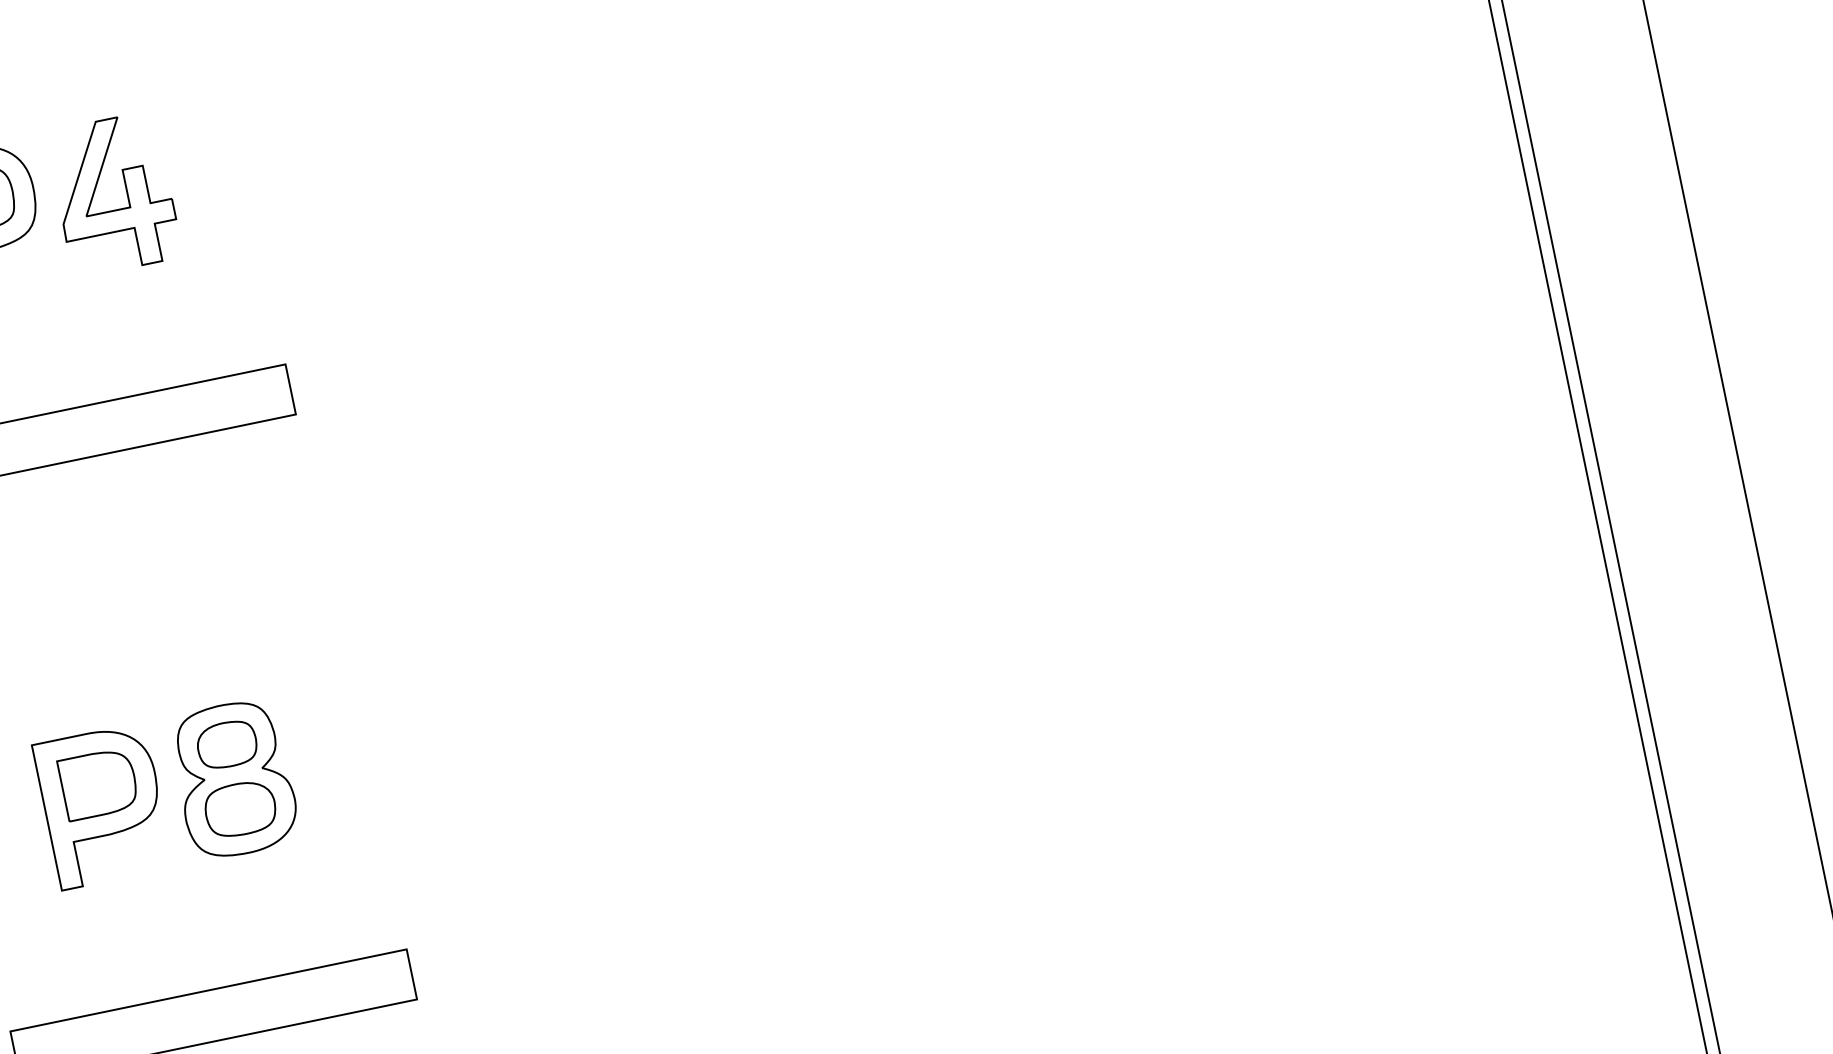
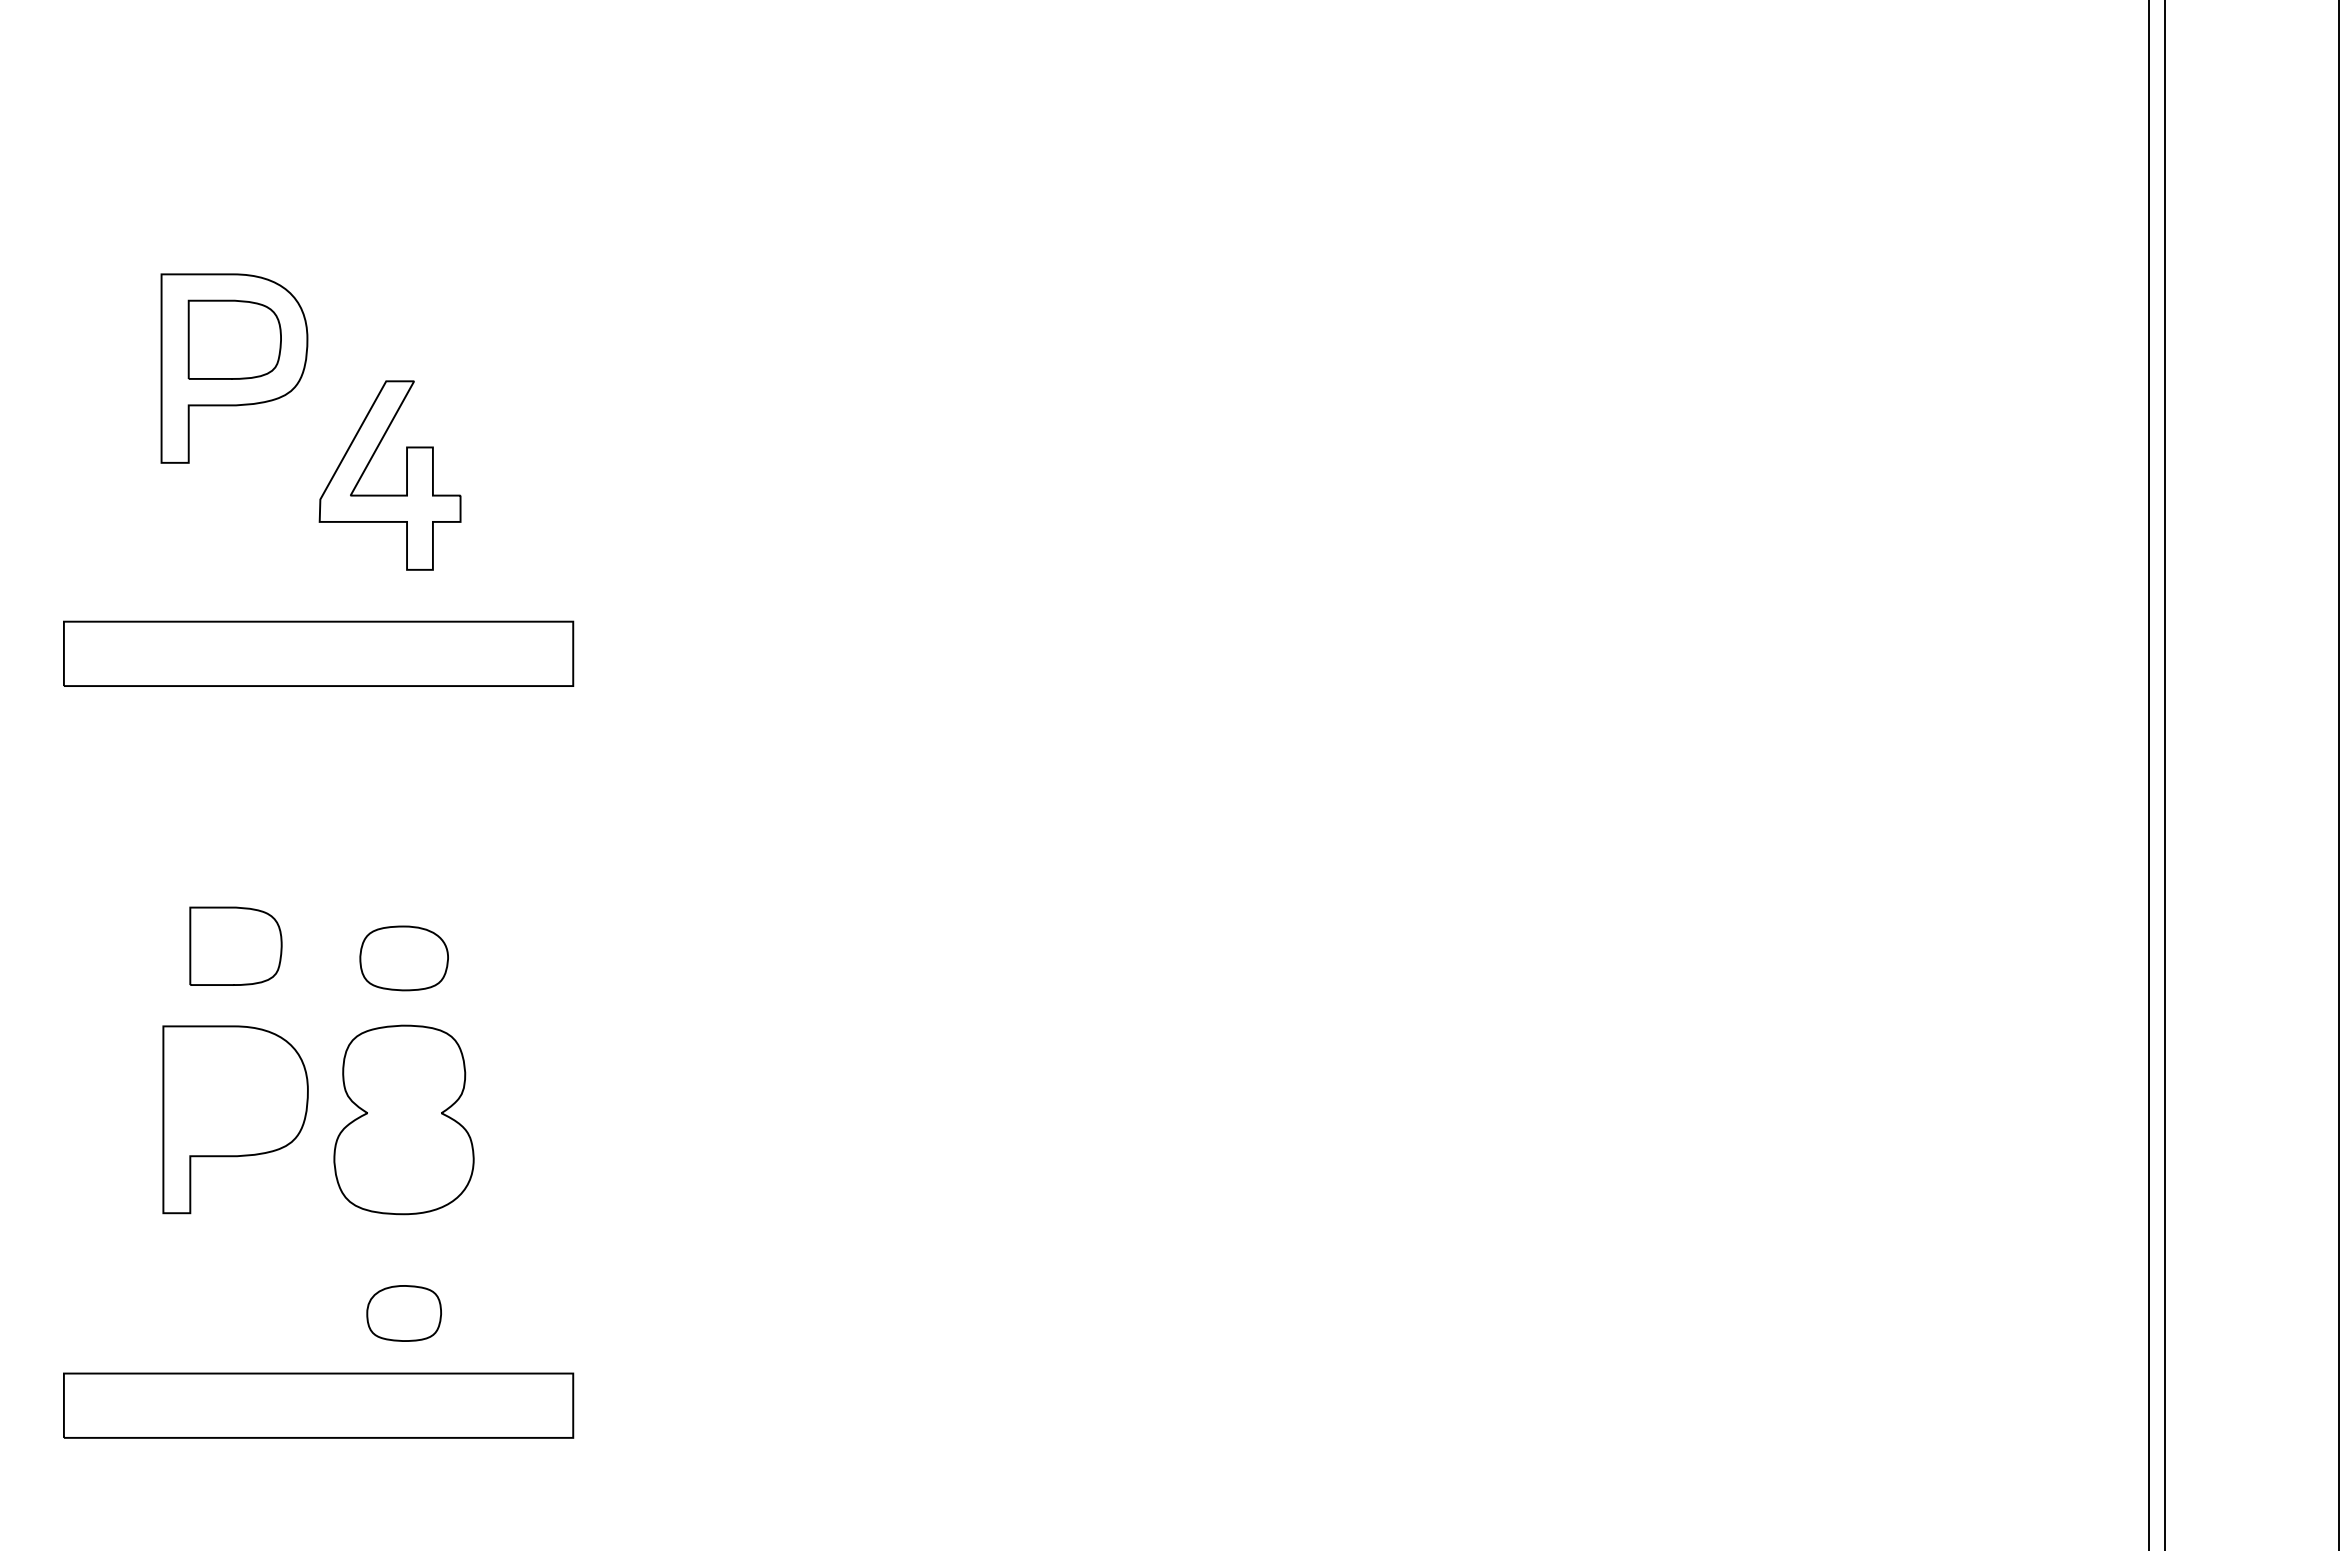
part: (126, 191) -> (406, 475), moved
part: (226, 744) -> (403, 1313), moved
part: (98, 783) -> (235, 945), moved
part: (239, 809) -> (403, 958), moved

